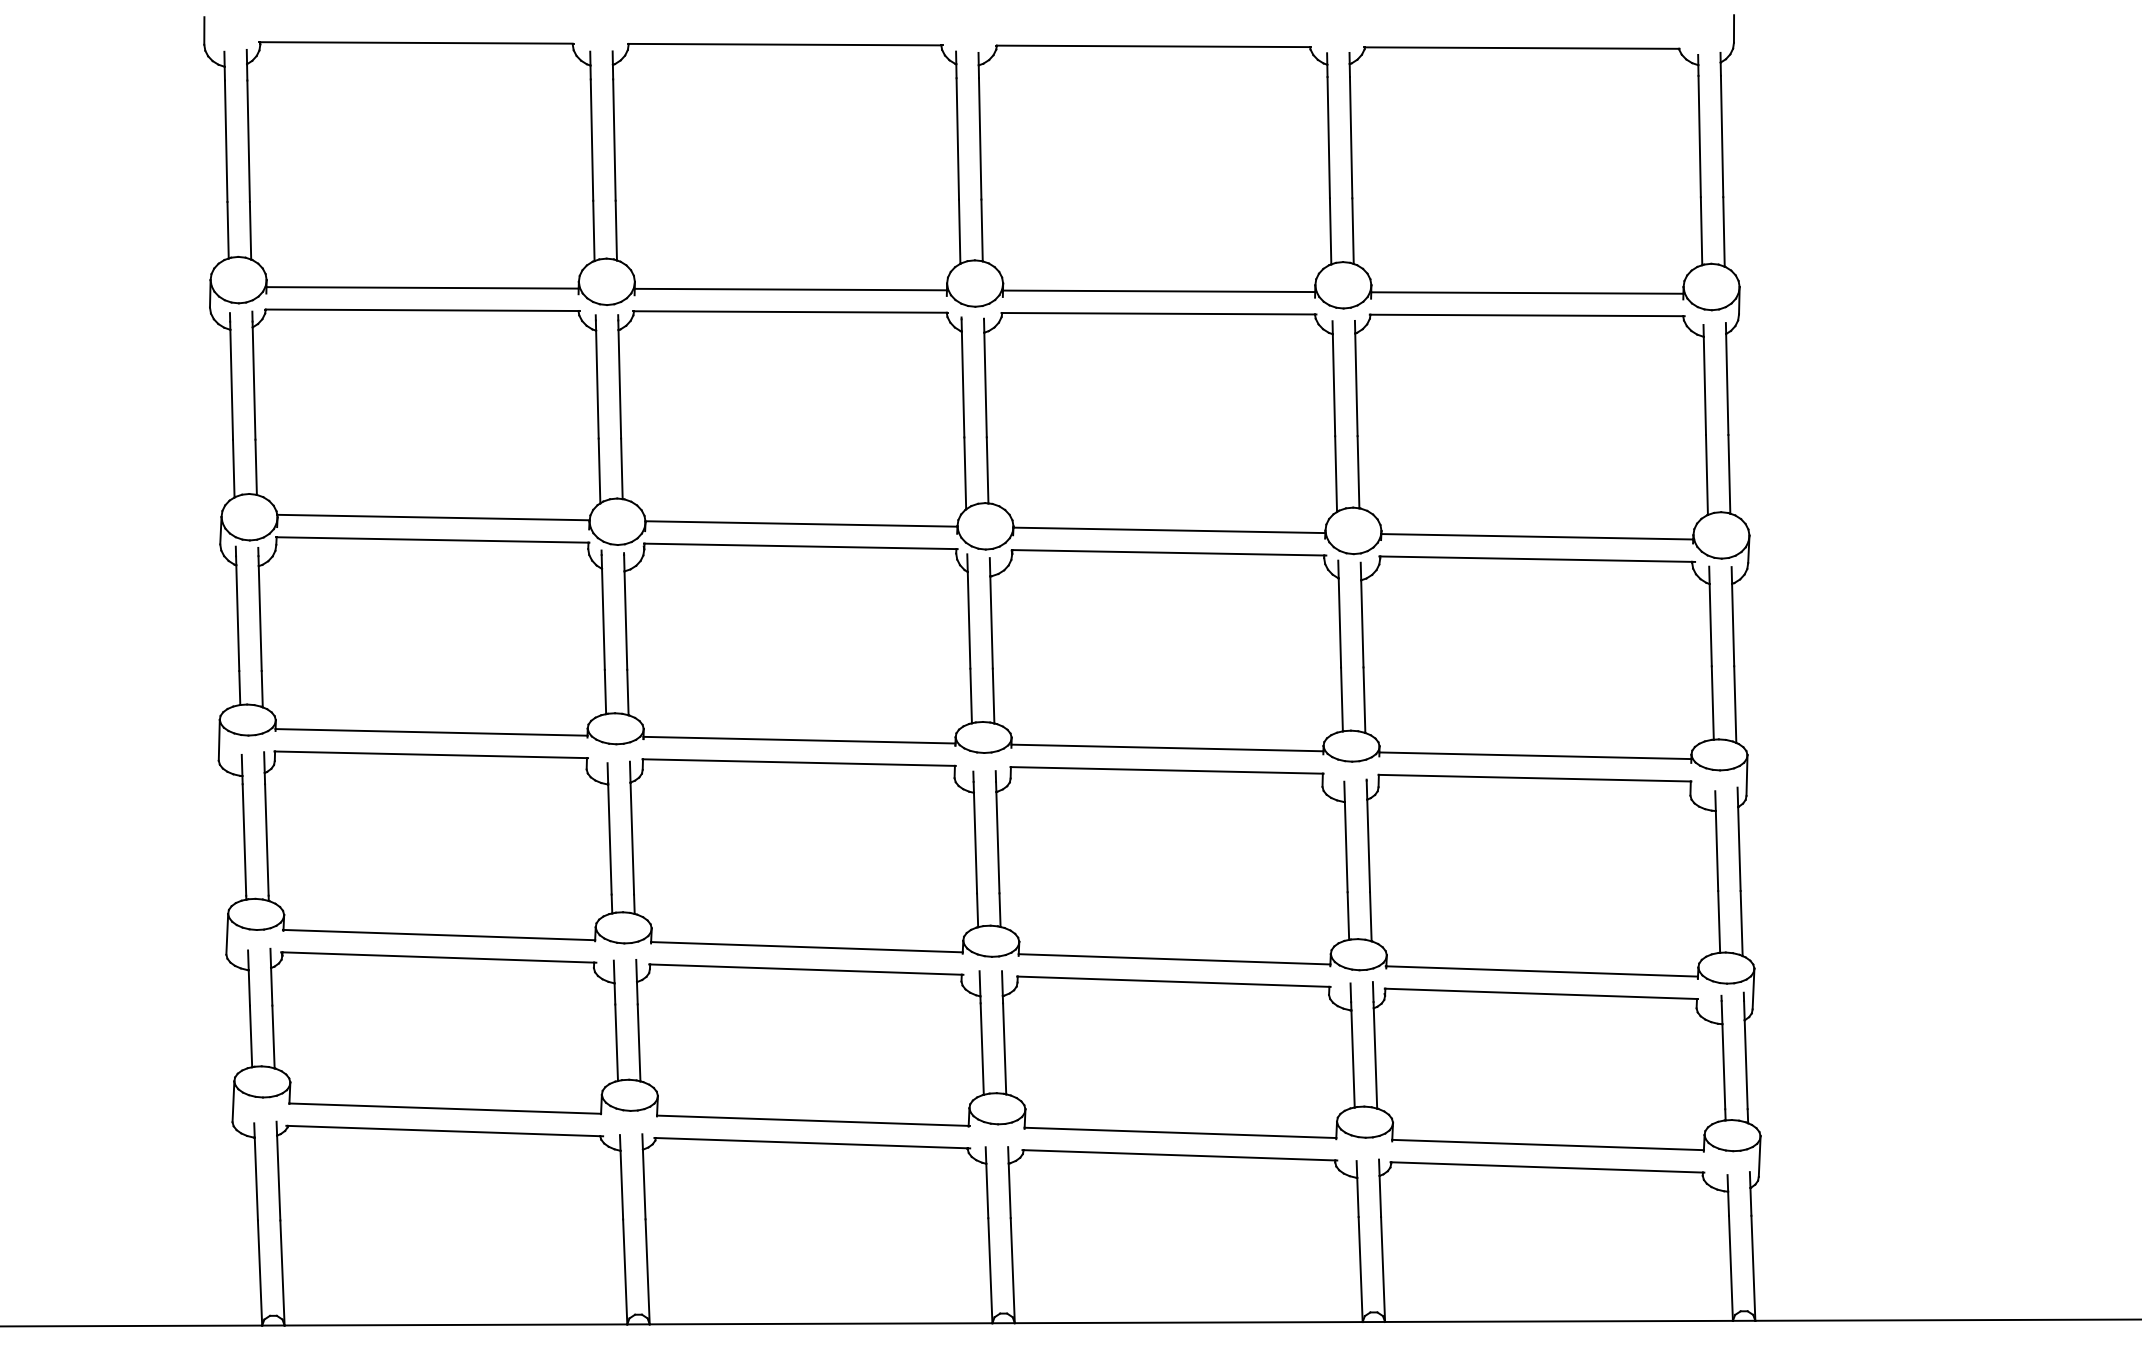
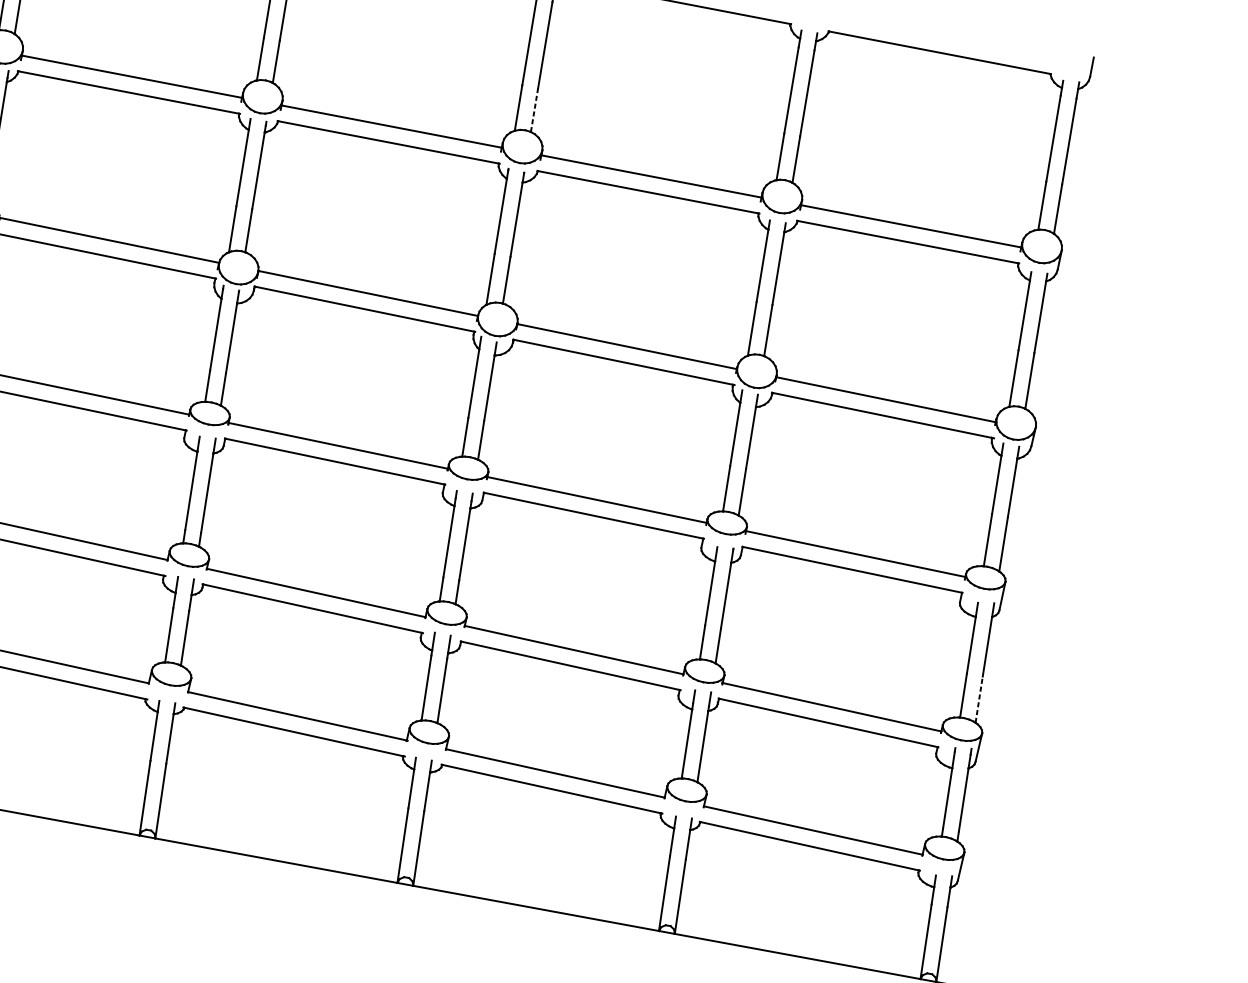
line: (982, 230) -> (534, 110), solid -> dashed
line: (1741, 923) -> (979, 699), solid -> dashed

